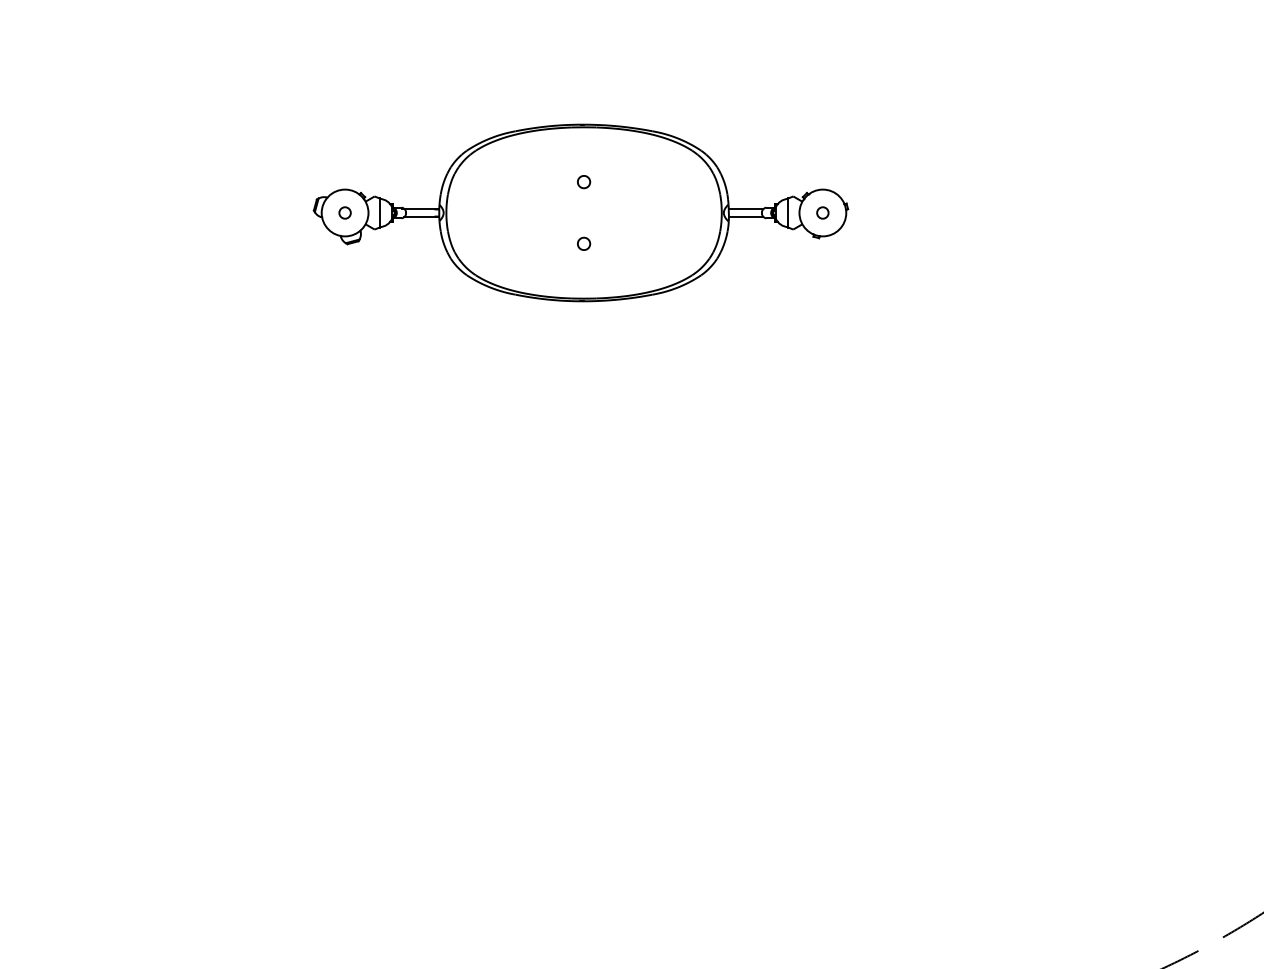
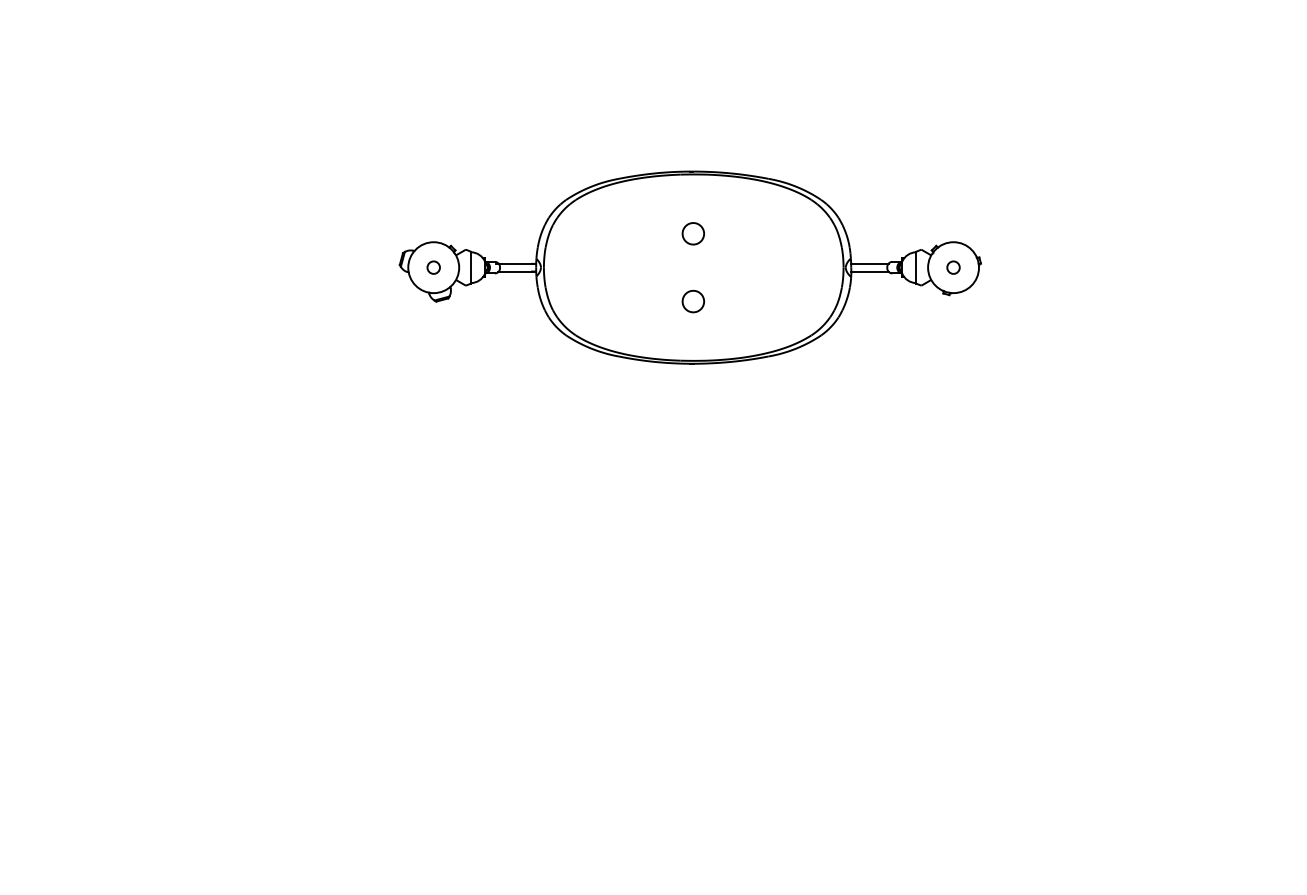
part: (584, 182) -> (694, 234), size x1.6
part: (584, 243) -> (694, 300), size x1.6

